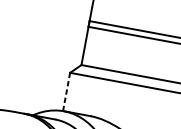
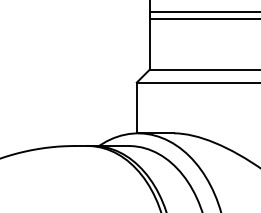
line: (66, 92) -> (136, 108), dashed -> solid

